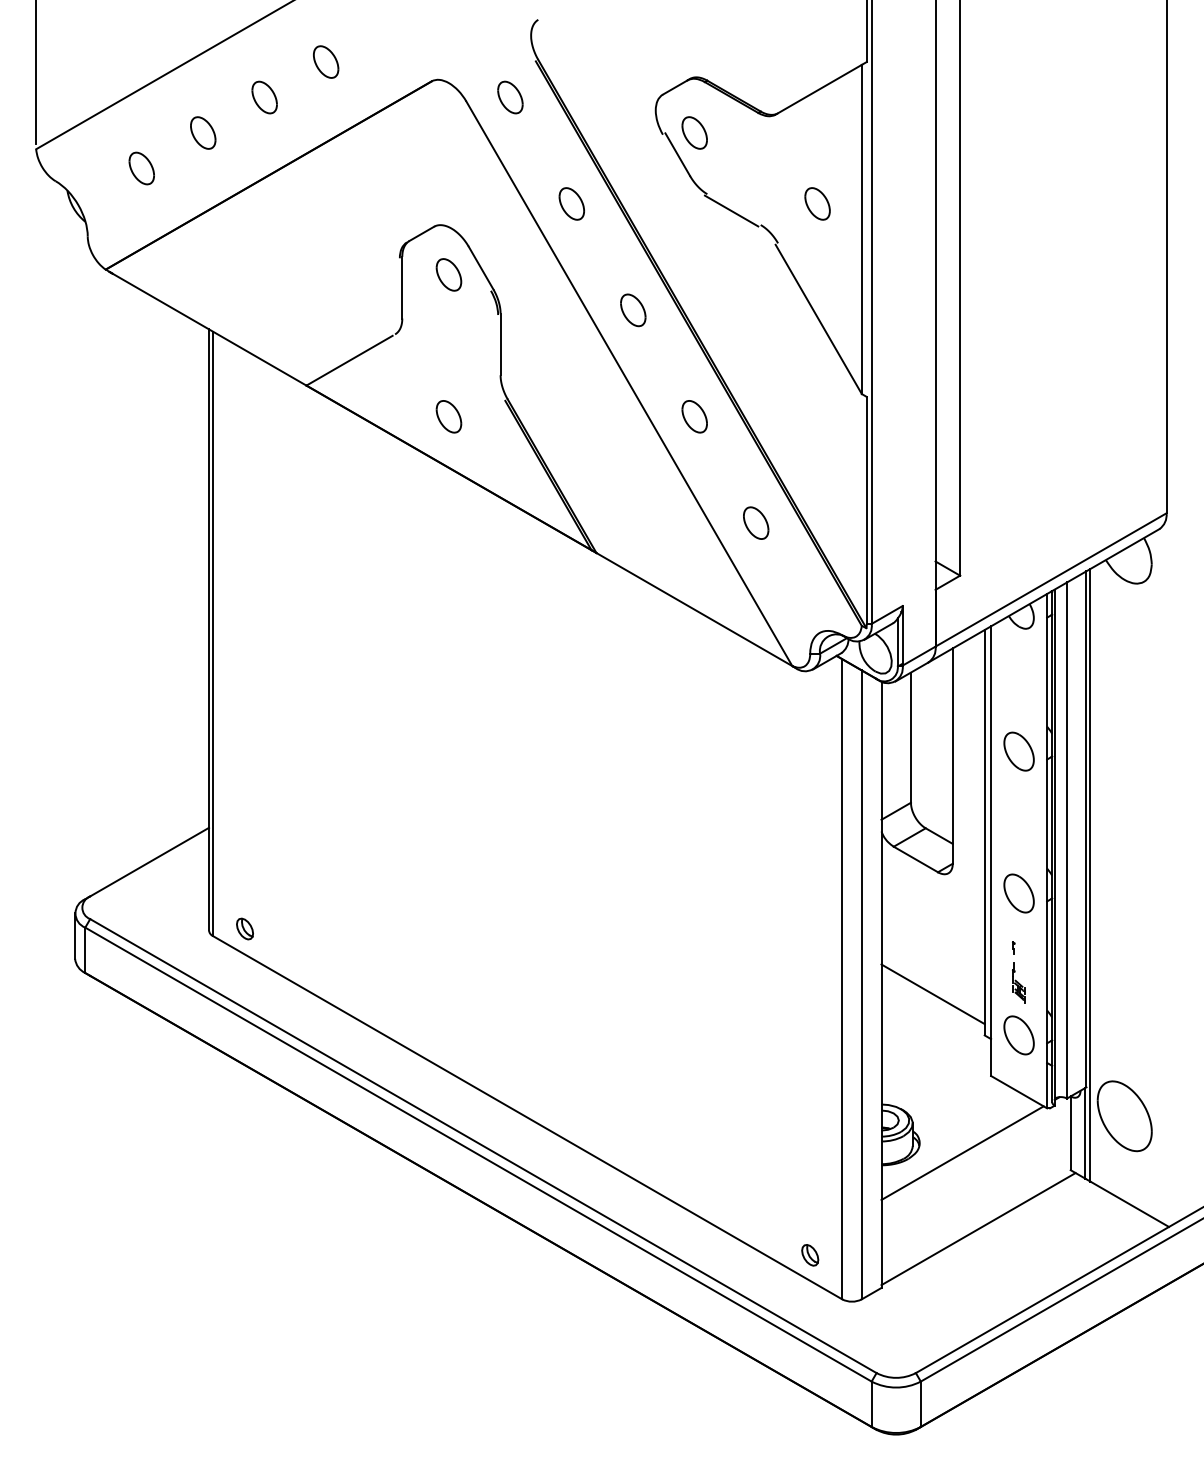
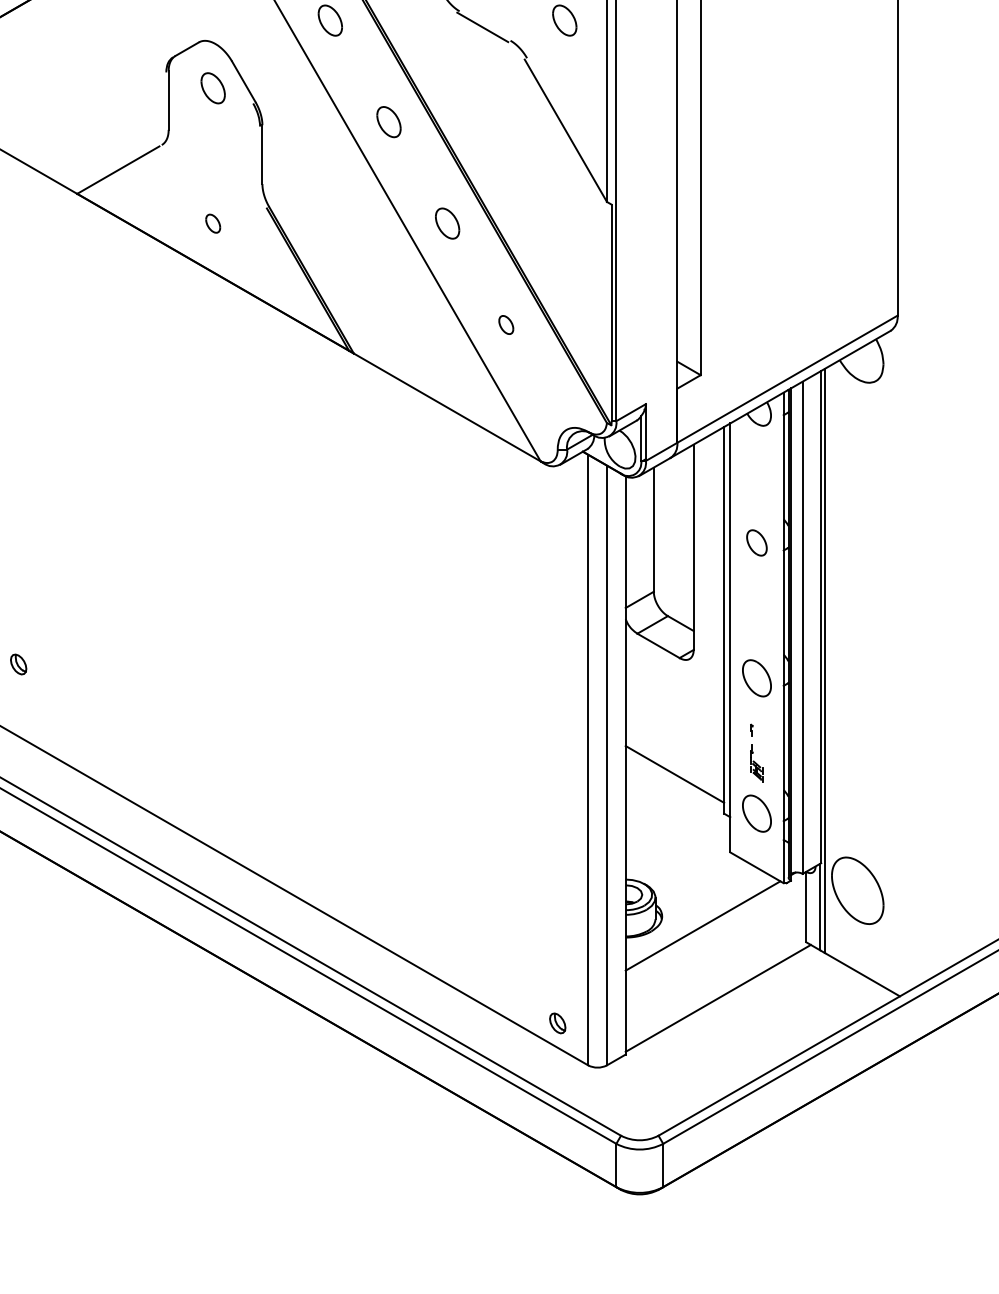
part: (448, 416) -> (212, 223), size x0.6
part: (756, 522) -> (506, 324), size x0.6
part: (1018, 751) -> (756, 542), size x0.7
part: (244, 928) -> (18, 664), moved

